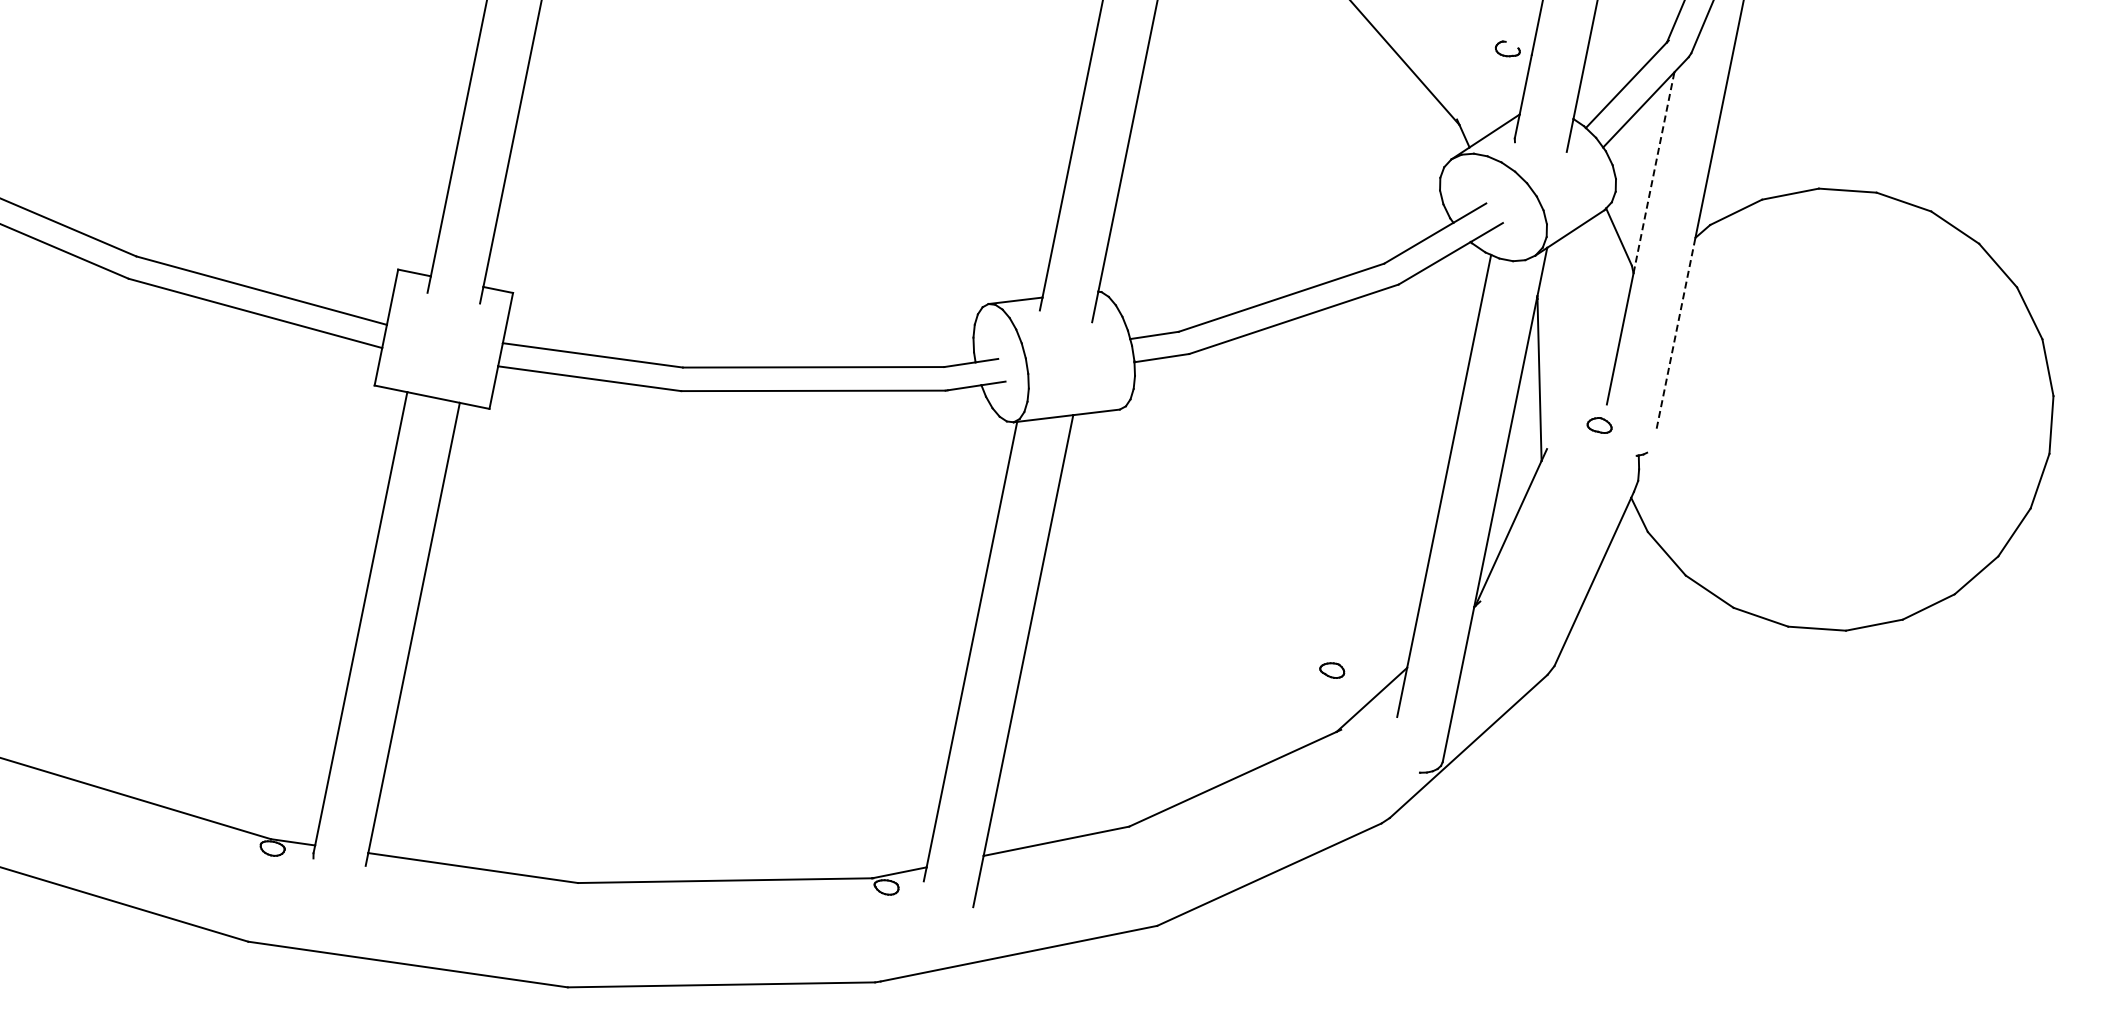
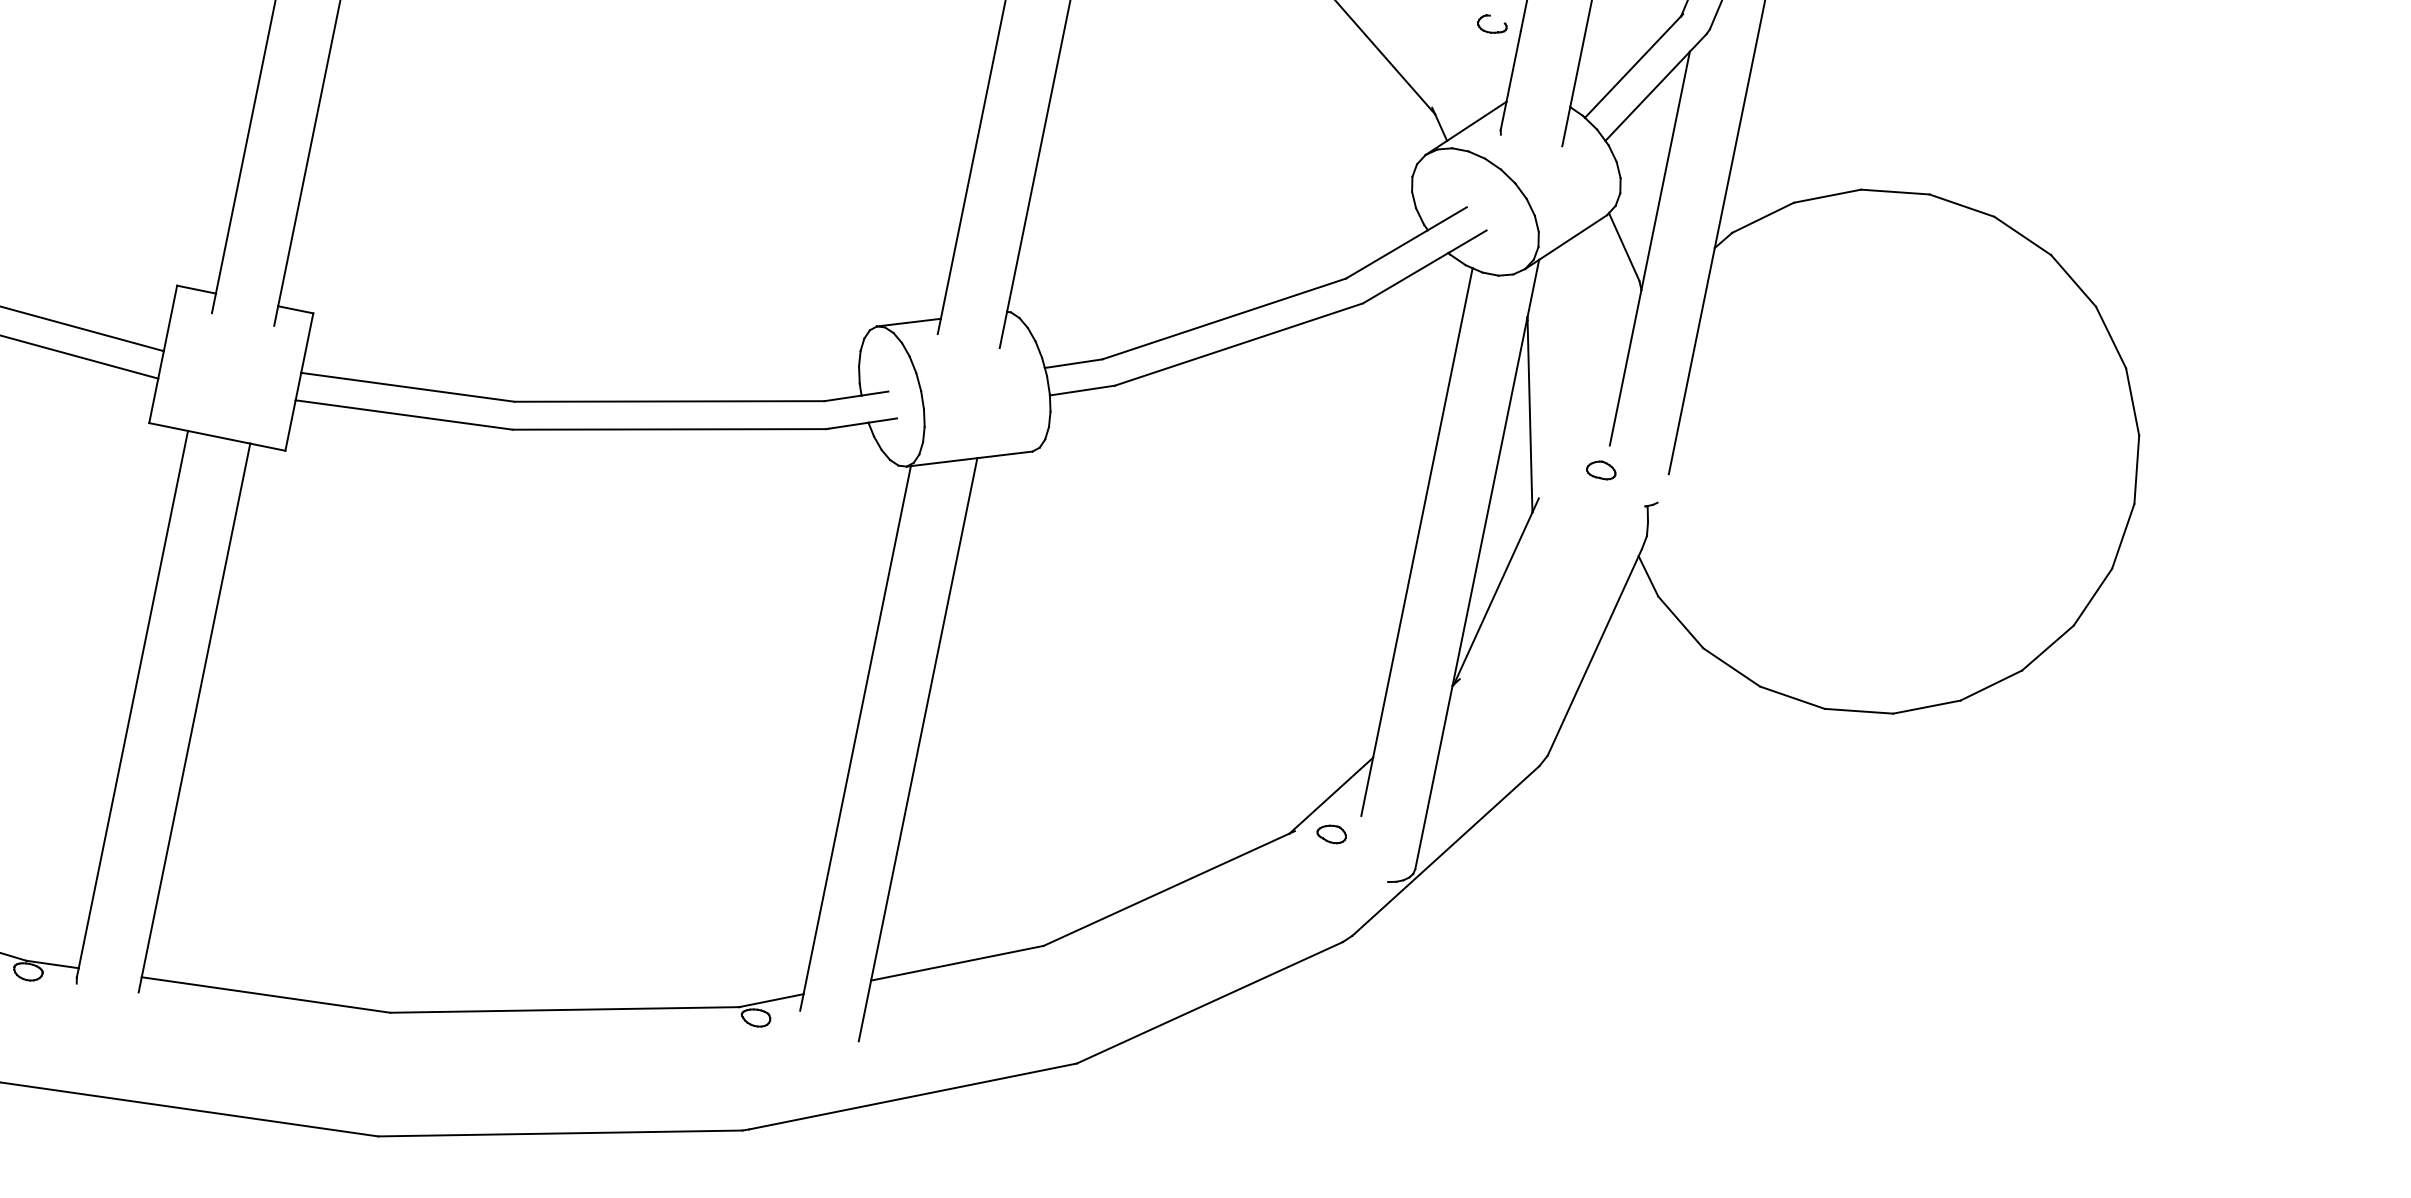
line: (1653, 172) -> (1665, 170), dashed -> solid
line: (1676, 332) -> (1692, 360), dashed -> solid
part: (1332, 670) -> (1332, 834), moved

